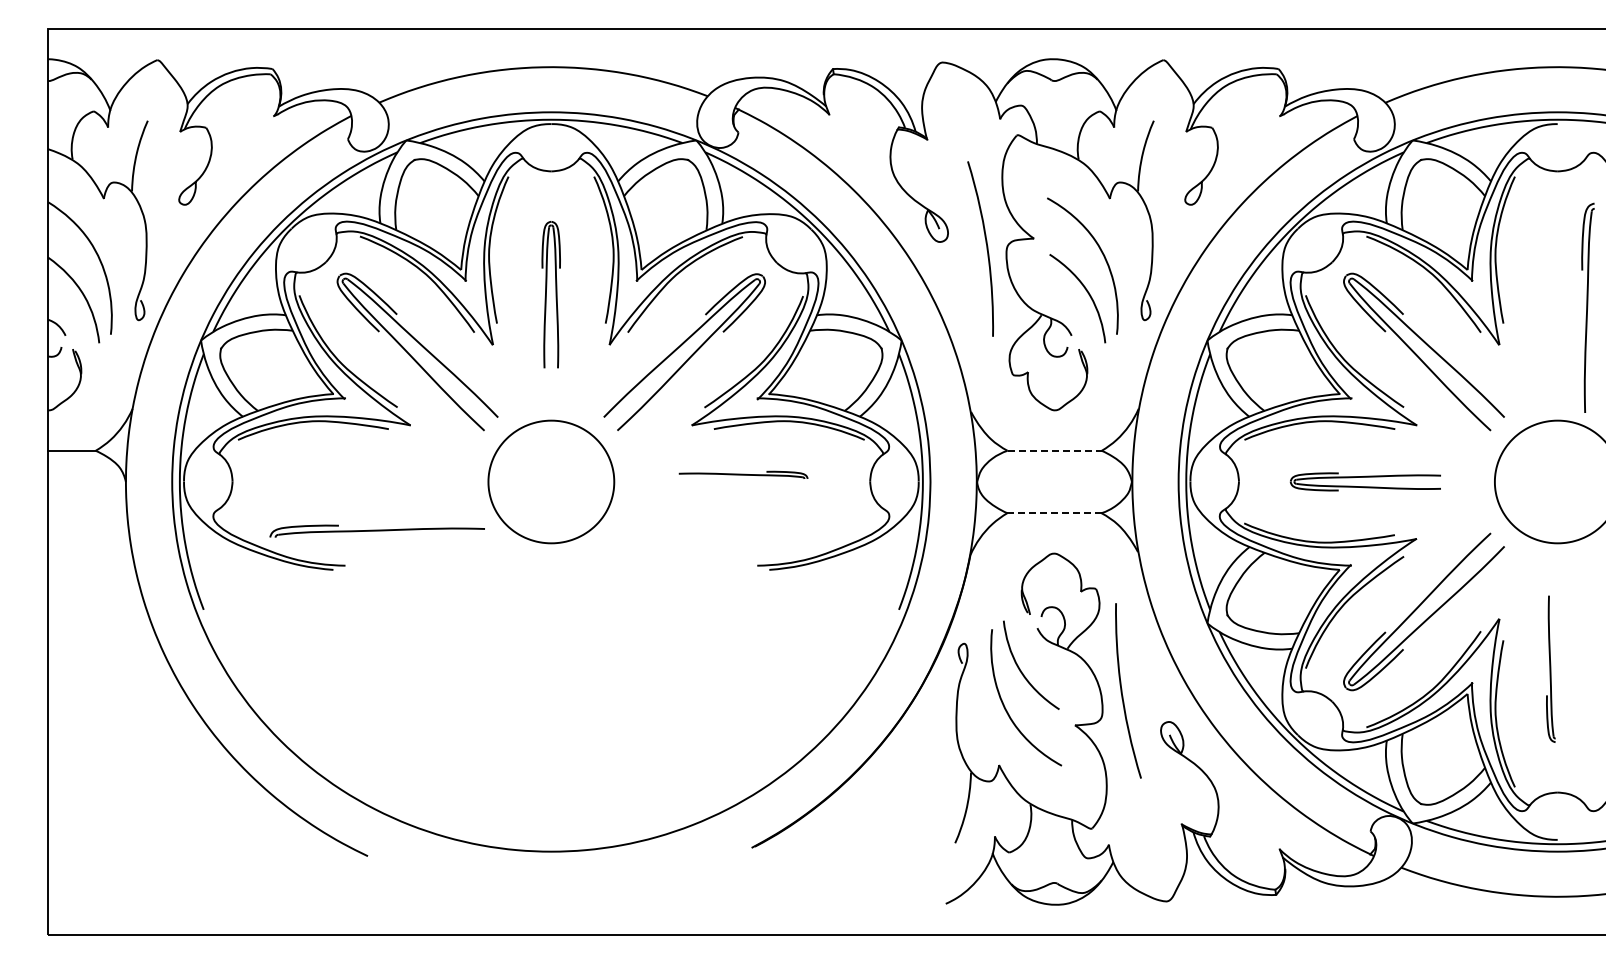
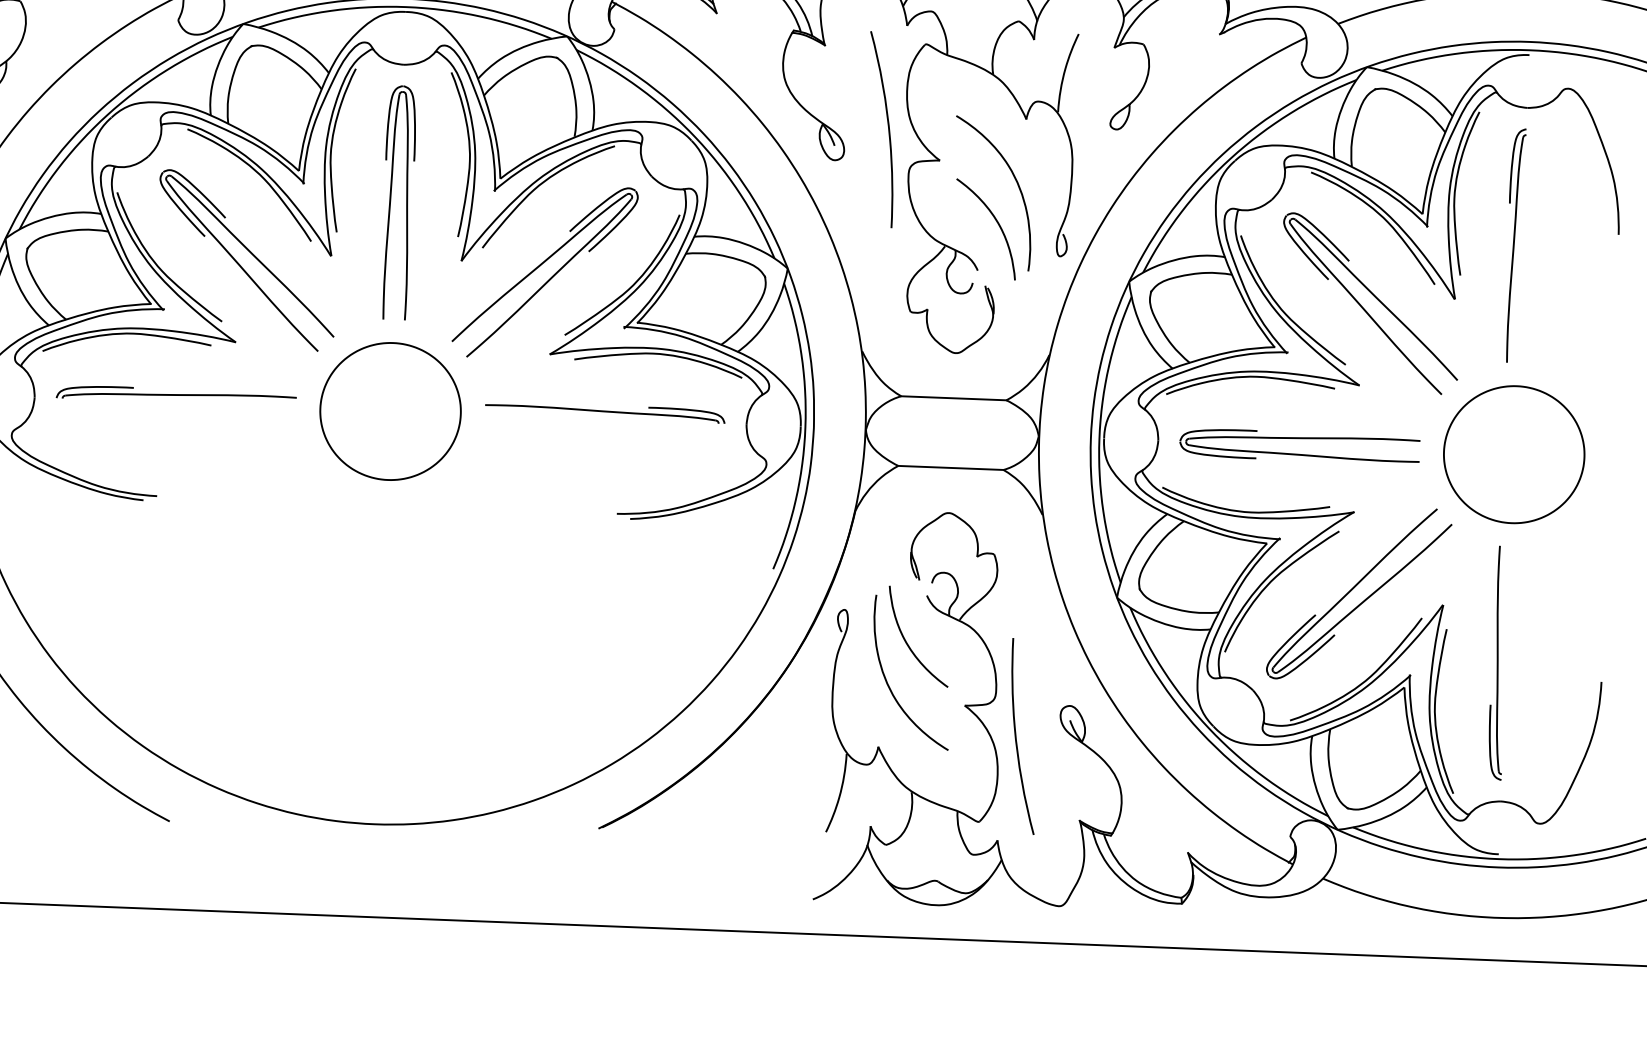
curve: (986, 248) -> (887, 129), moved
part: (550, 294) -> (397, 202), size x1.43
part: (1587, 307) -> (1514, 245), moved
line: (1055, 450) -> (954, 397), dashed -> solid
part: (743, 474) -> (605, 411), size x1.67
part: (1365, 481) -> (1299, 445), size x1.43
line: (1053, 513) -> (949, 468), dashed -> solid
part: (376, 530) -> (175, 394), moved
part: (1550, 669) -> (1498, 663), size x1.43
curve: (1122, 690) -> (1016, 735), moved

